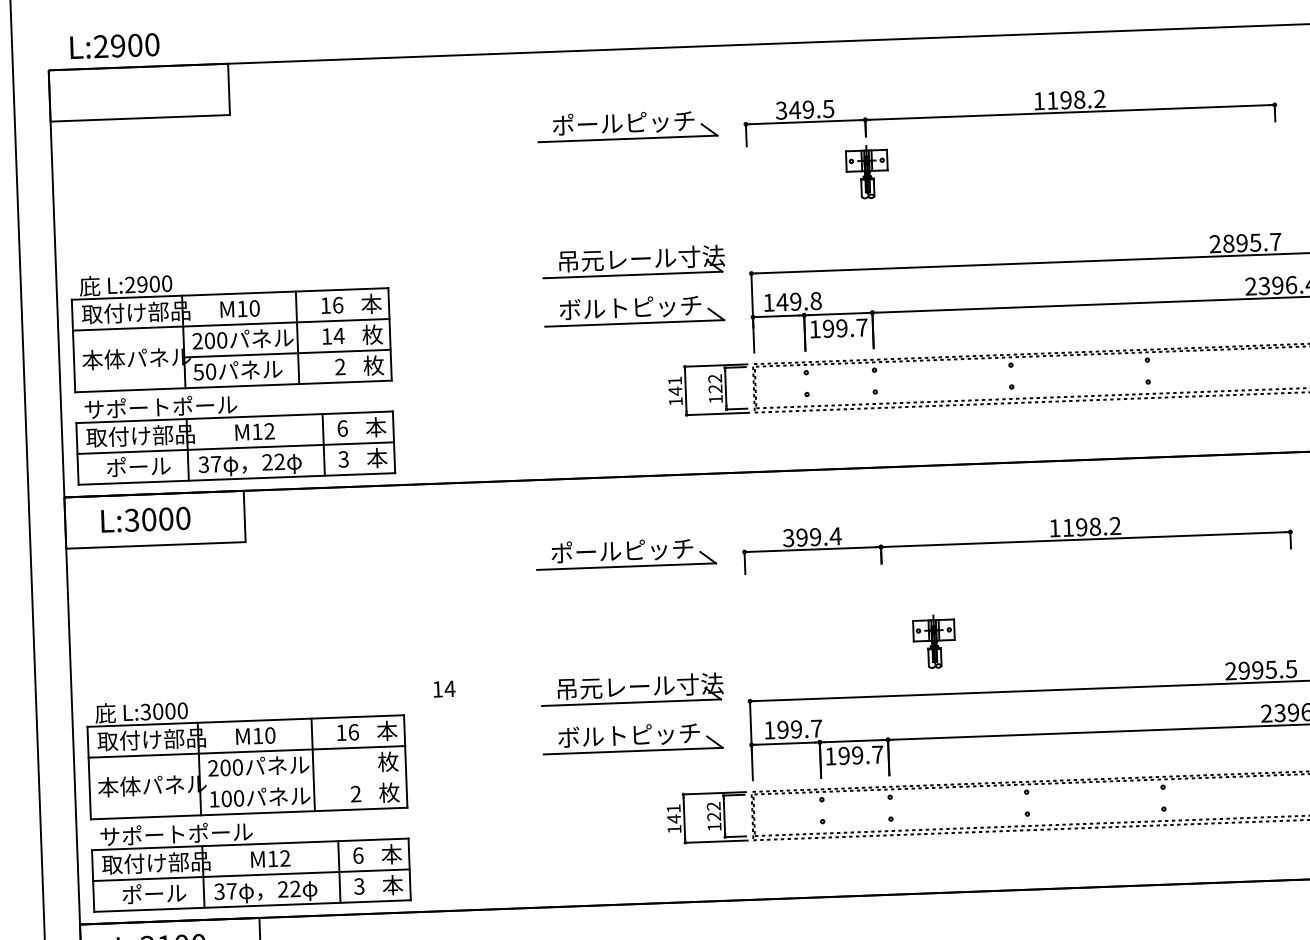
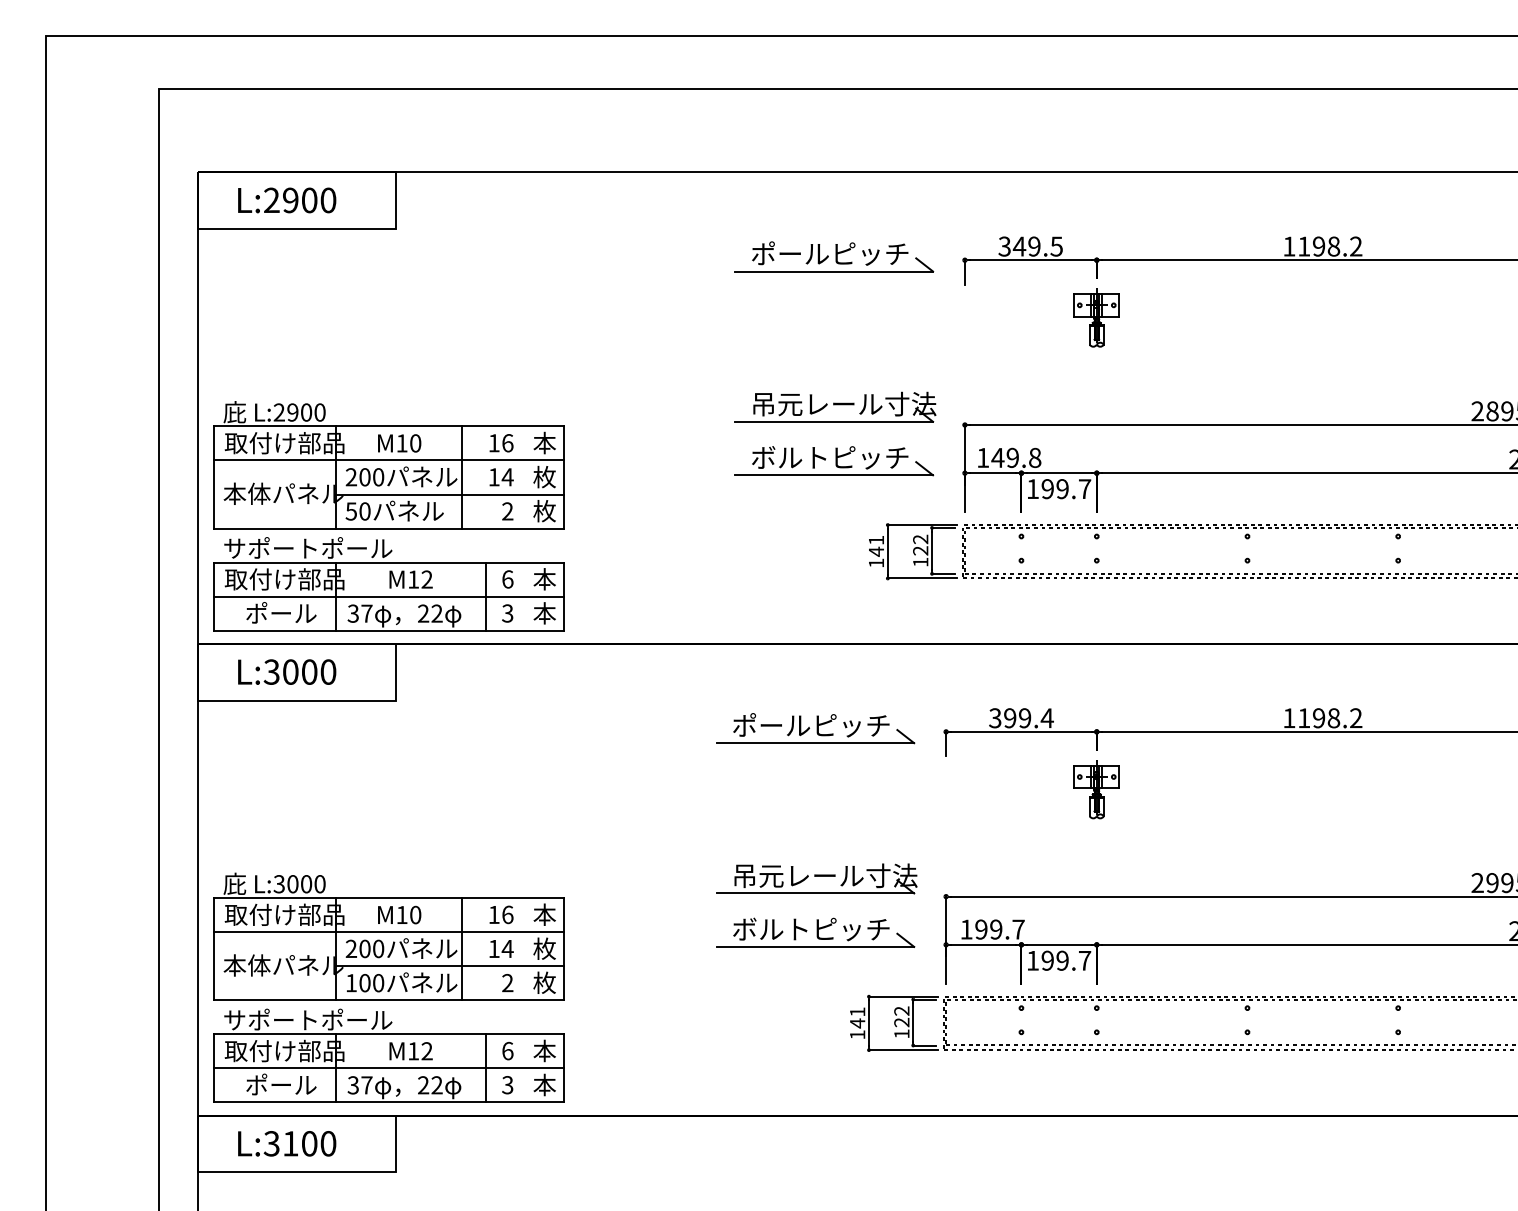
text: (115, 46) -> (287, 200), moved
part: (934, 641) -> (1096, 789), moved
text: (444, 688) -> (501, 948), moved
line: (302, 780) -> (449, 966), added

